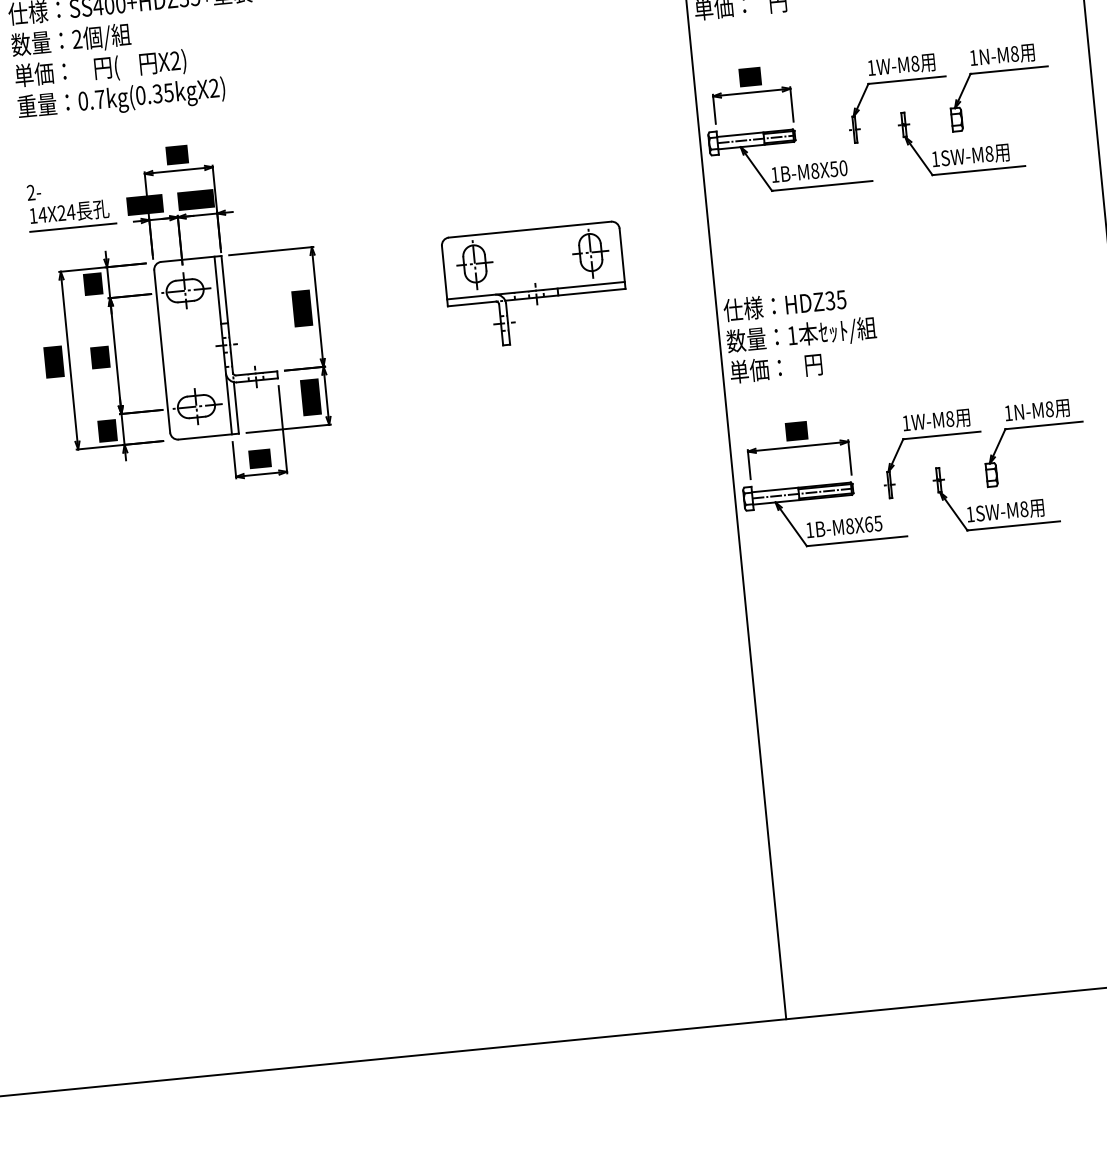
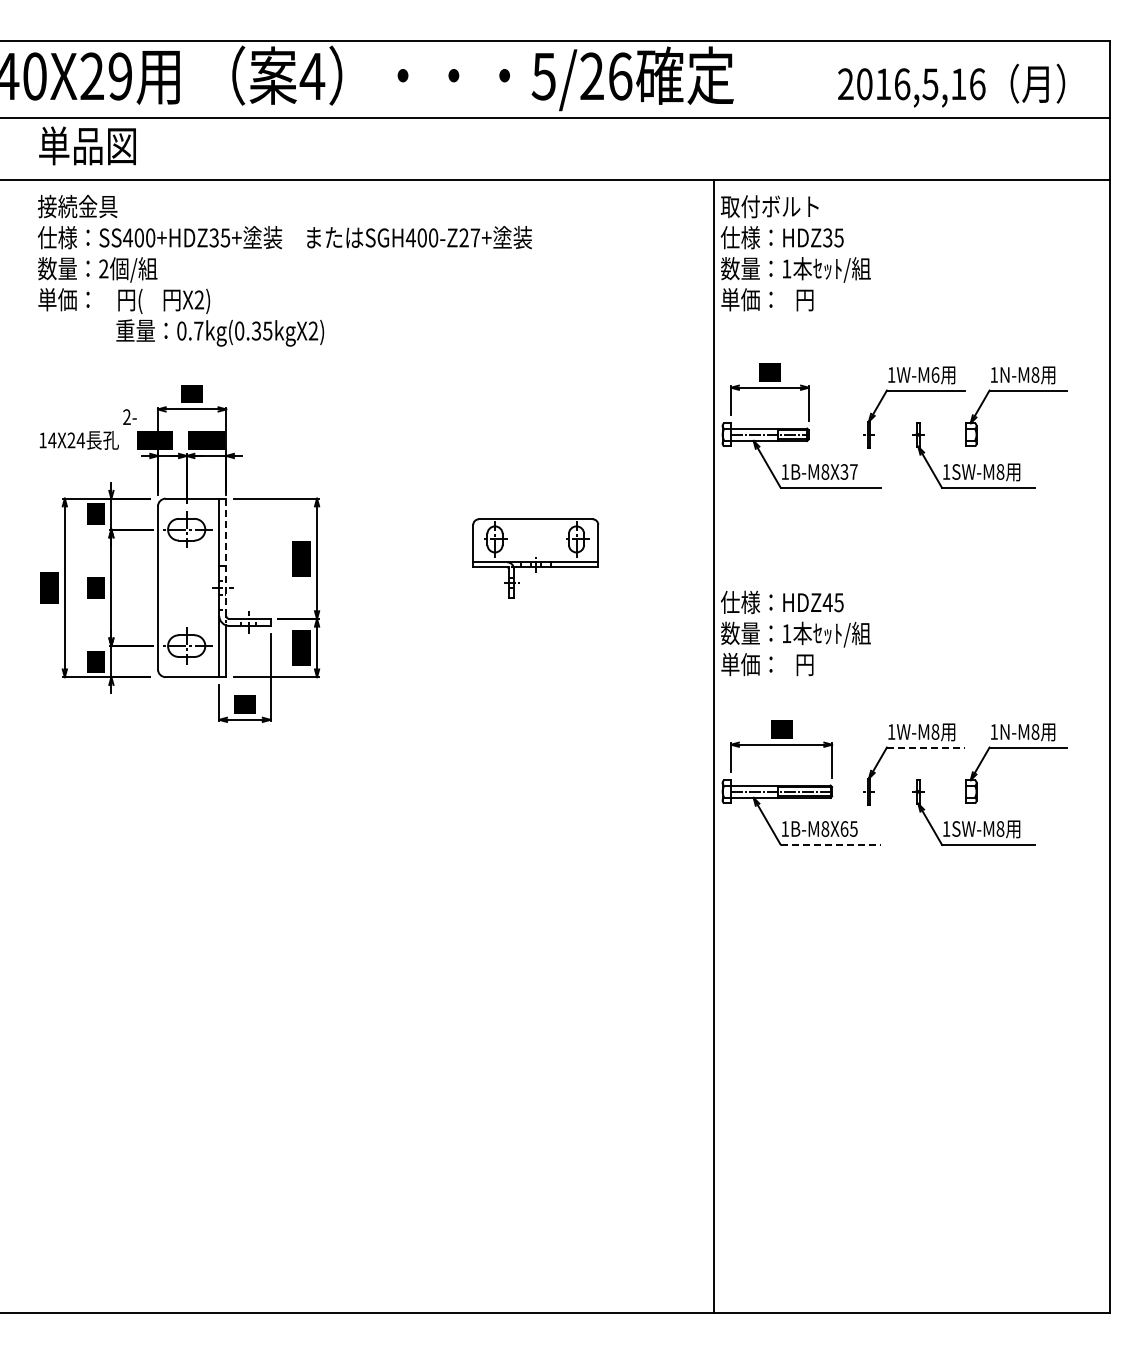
text: (915, 63) -> (935, 374), 1W-M8 -> 1W-M6
text: (121, 98) -> (220, 332), moved
text: (839, 168) -> (849, 471), 1B-M8X50 -> 1B-M8X37
text: (33, 191) -> (129, 416), moved
line: (73, 227) -> (81, 455), removed
part: (535, 285) -> (535, 558), size x0.7
text: (829, 300) -> (827, 602), HDZ35 -> HDZ45
line: (227, 314) -> (226, 557), solid -> dashed
line: (941, 435) -> (925, 747), solid -> dashed
line: (857, 541) -> (831, 844), solid -> dashed

